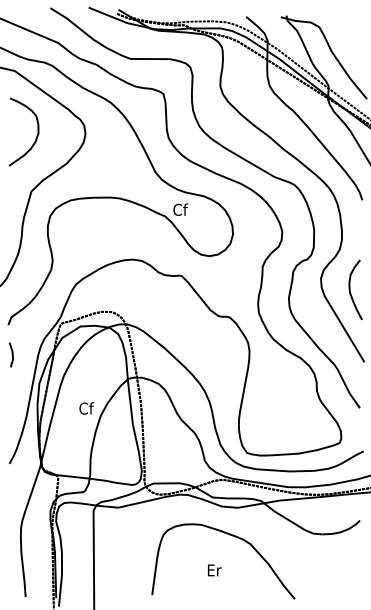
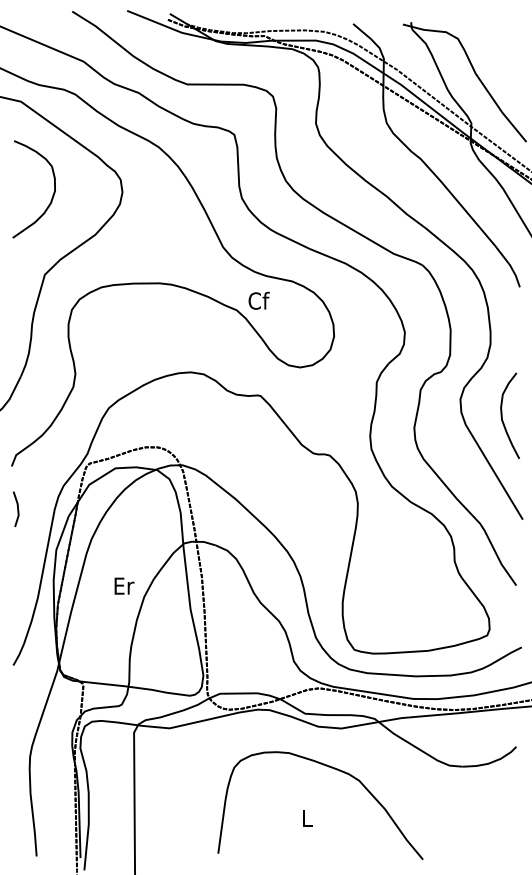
text: (86, 408) -> (123, 586), Cf -> Er
text: (214, 570) -> (307, 818), Er -> L

